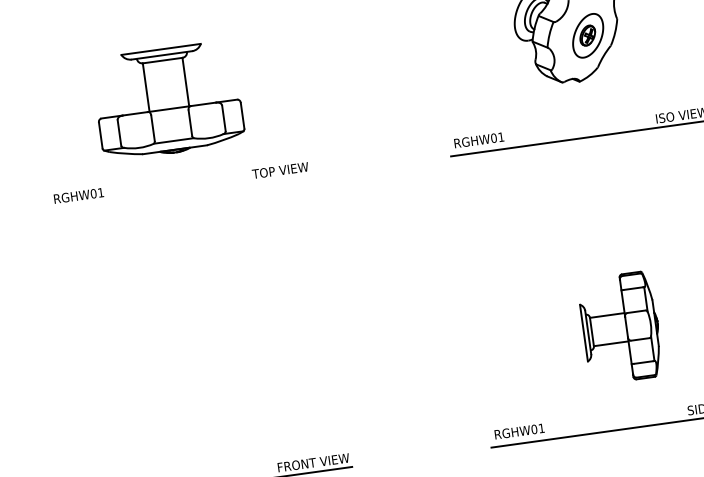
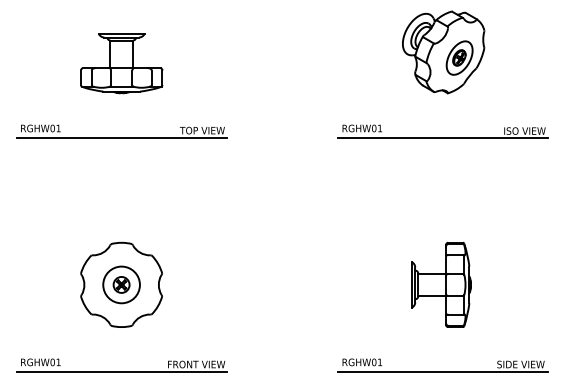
part: (168, 100) -> (121, 63), size x0.71
line: (181, 194) -> (121, 138), added
part: (620, 327) -> (441, 284), moved
part: (206, 376) -> (121, 284), added

